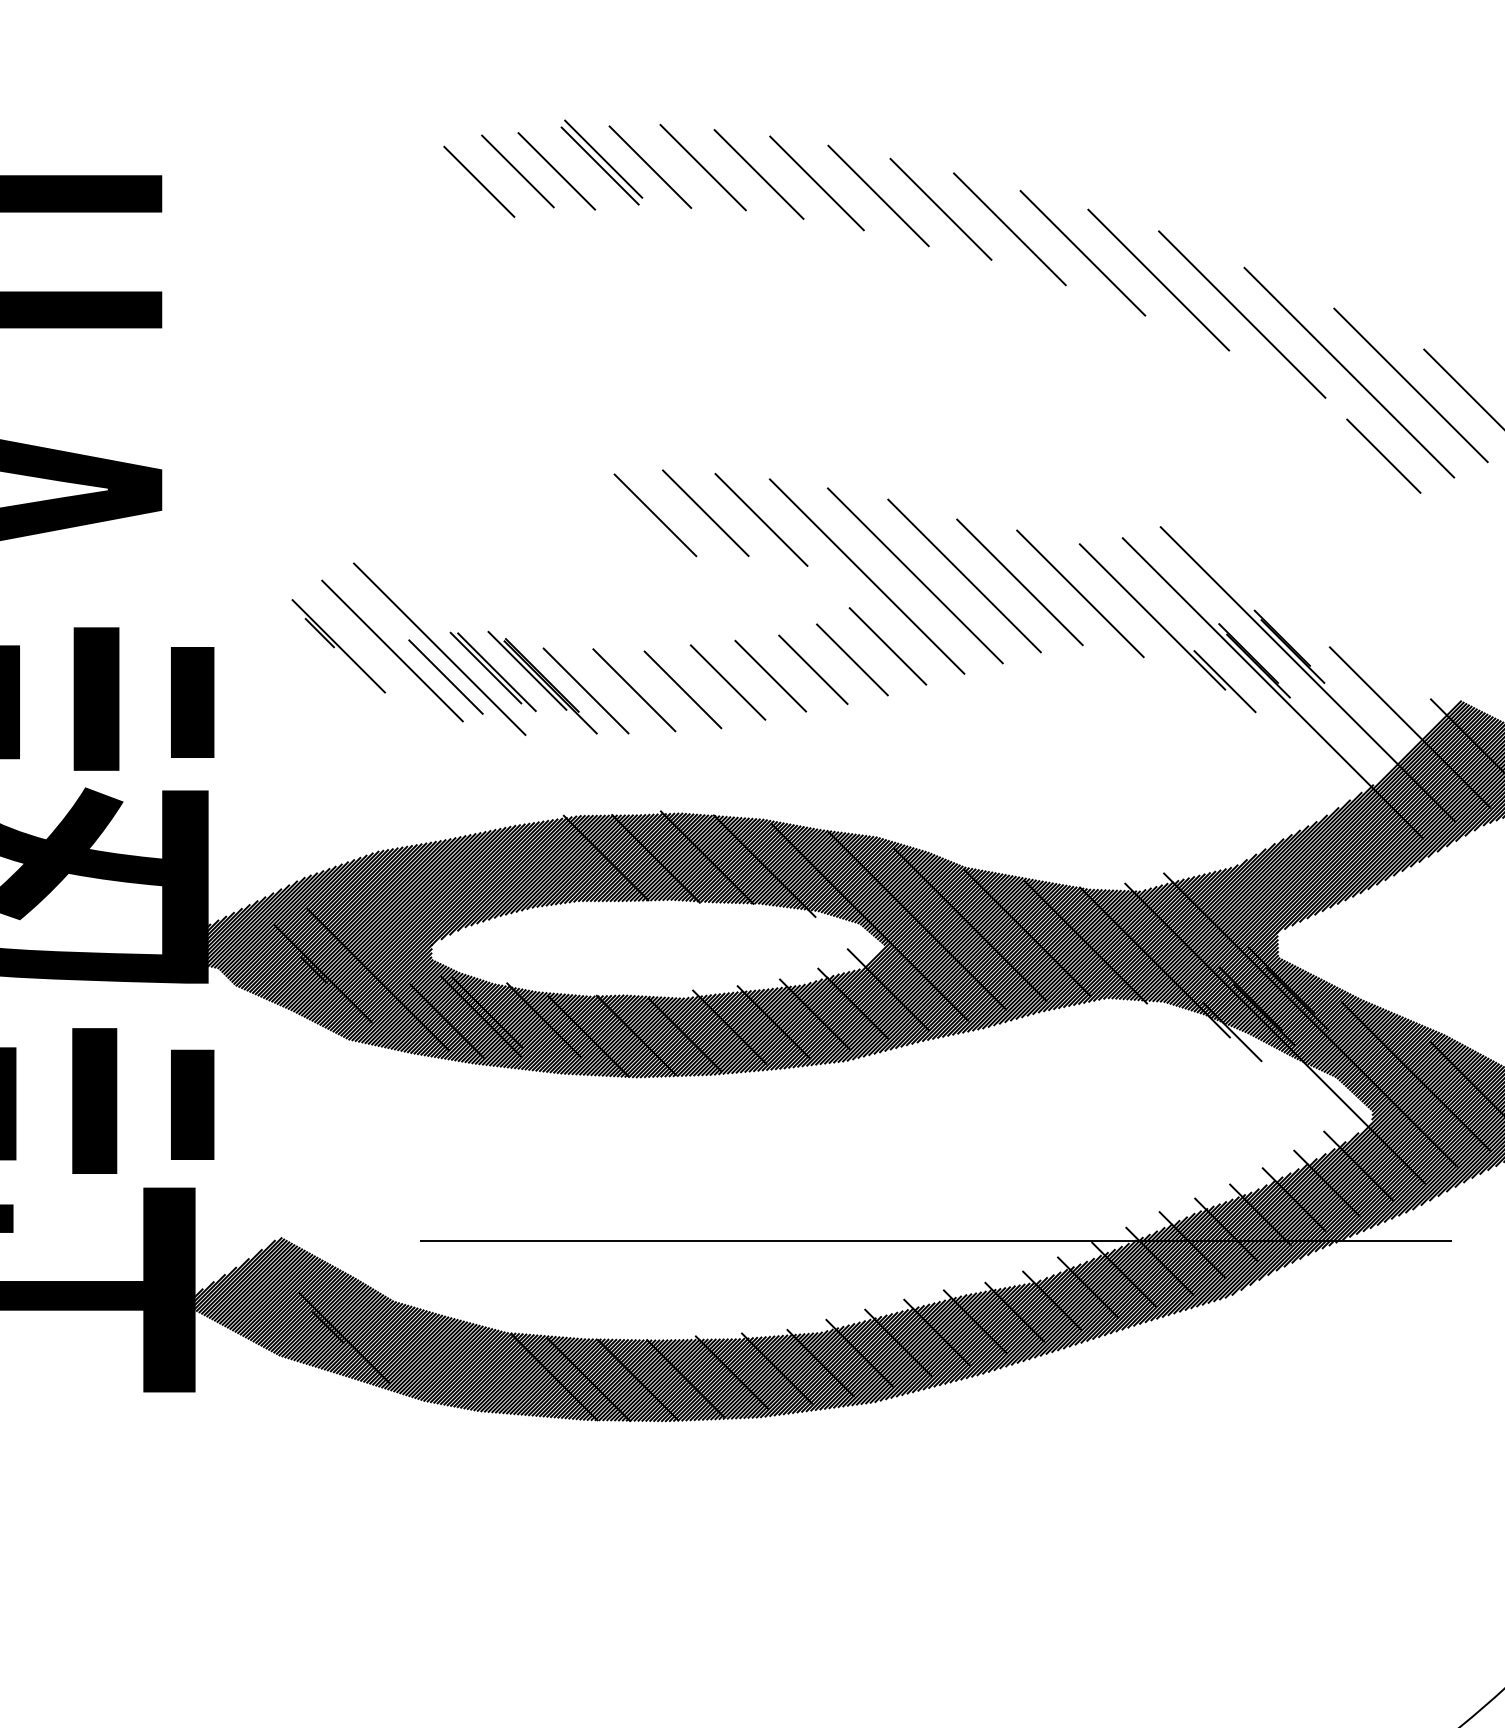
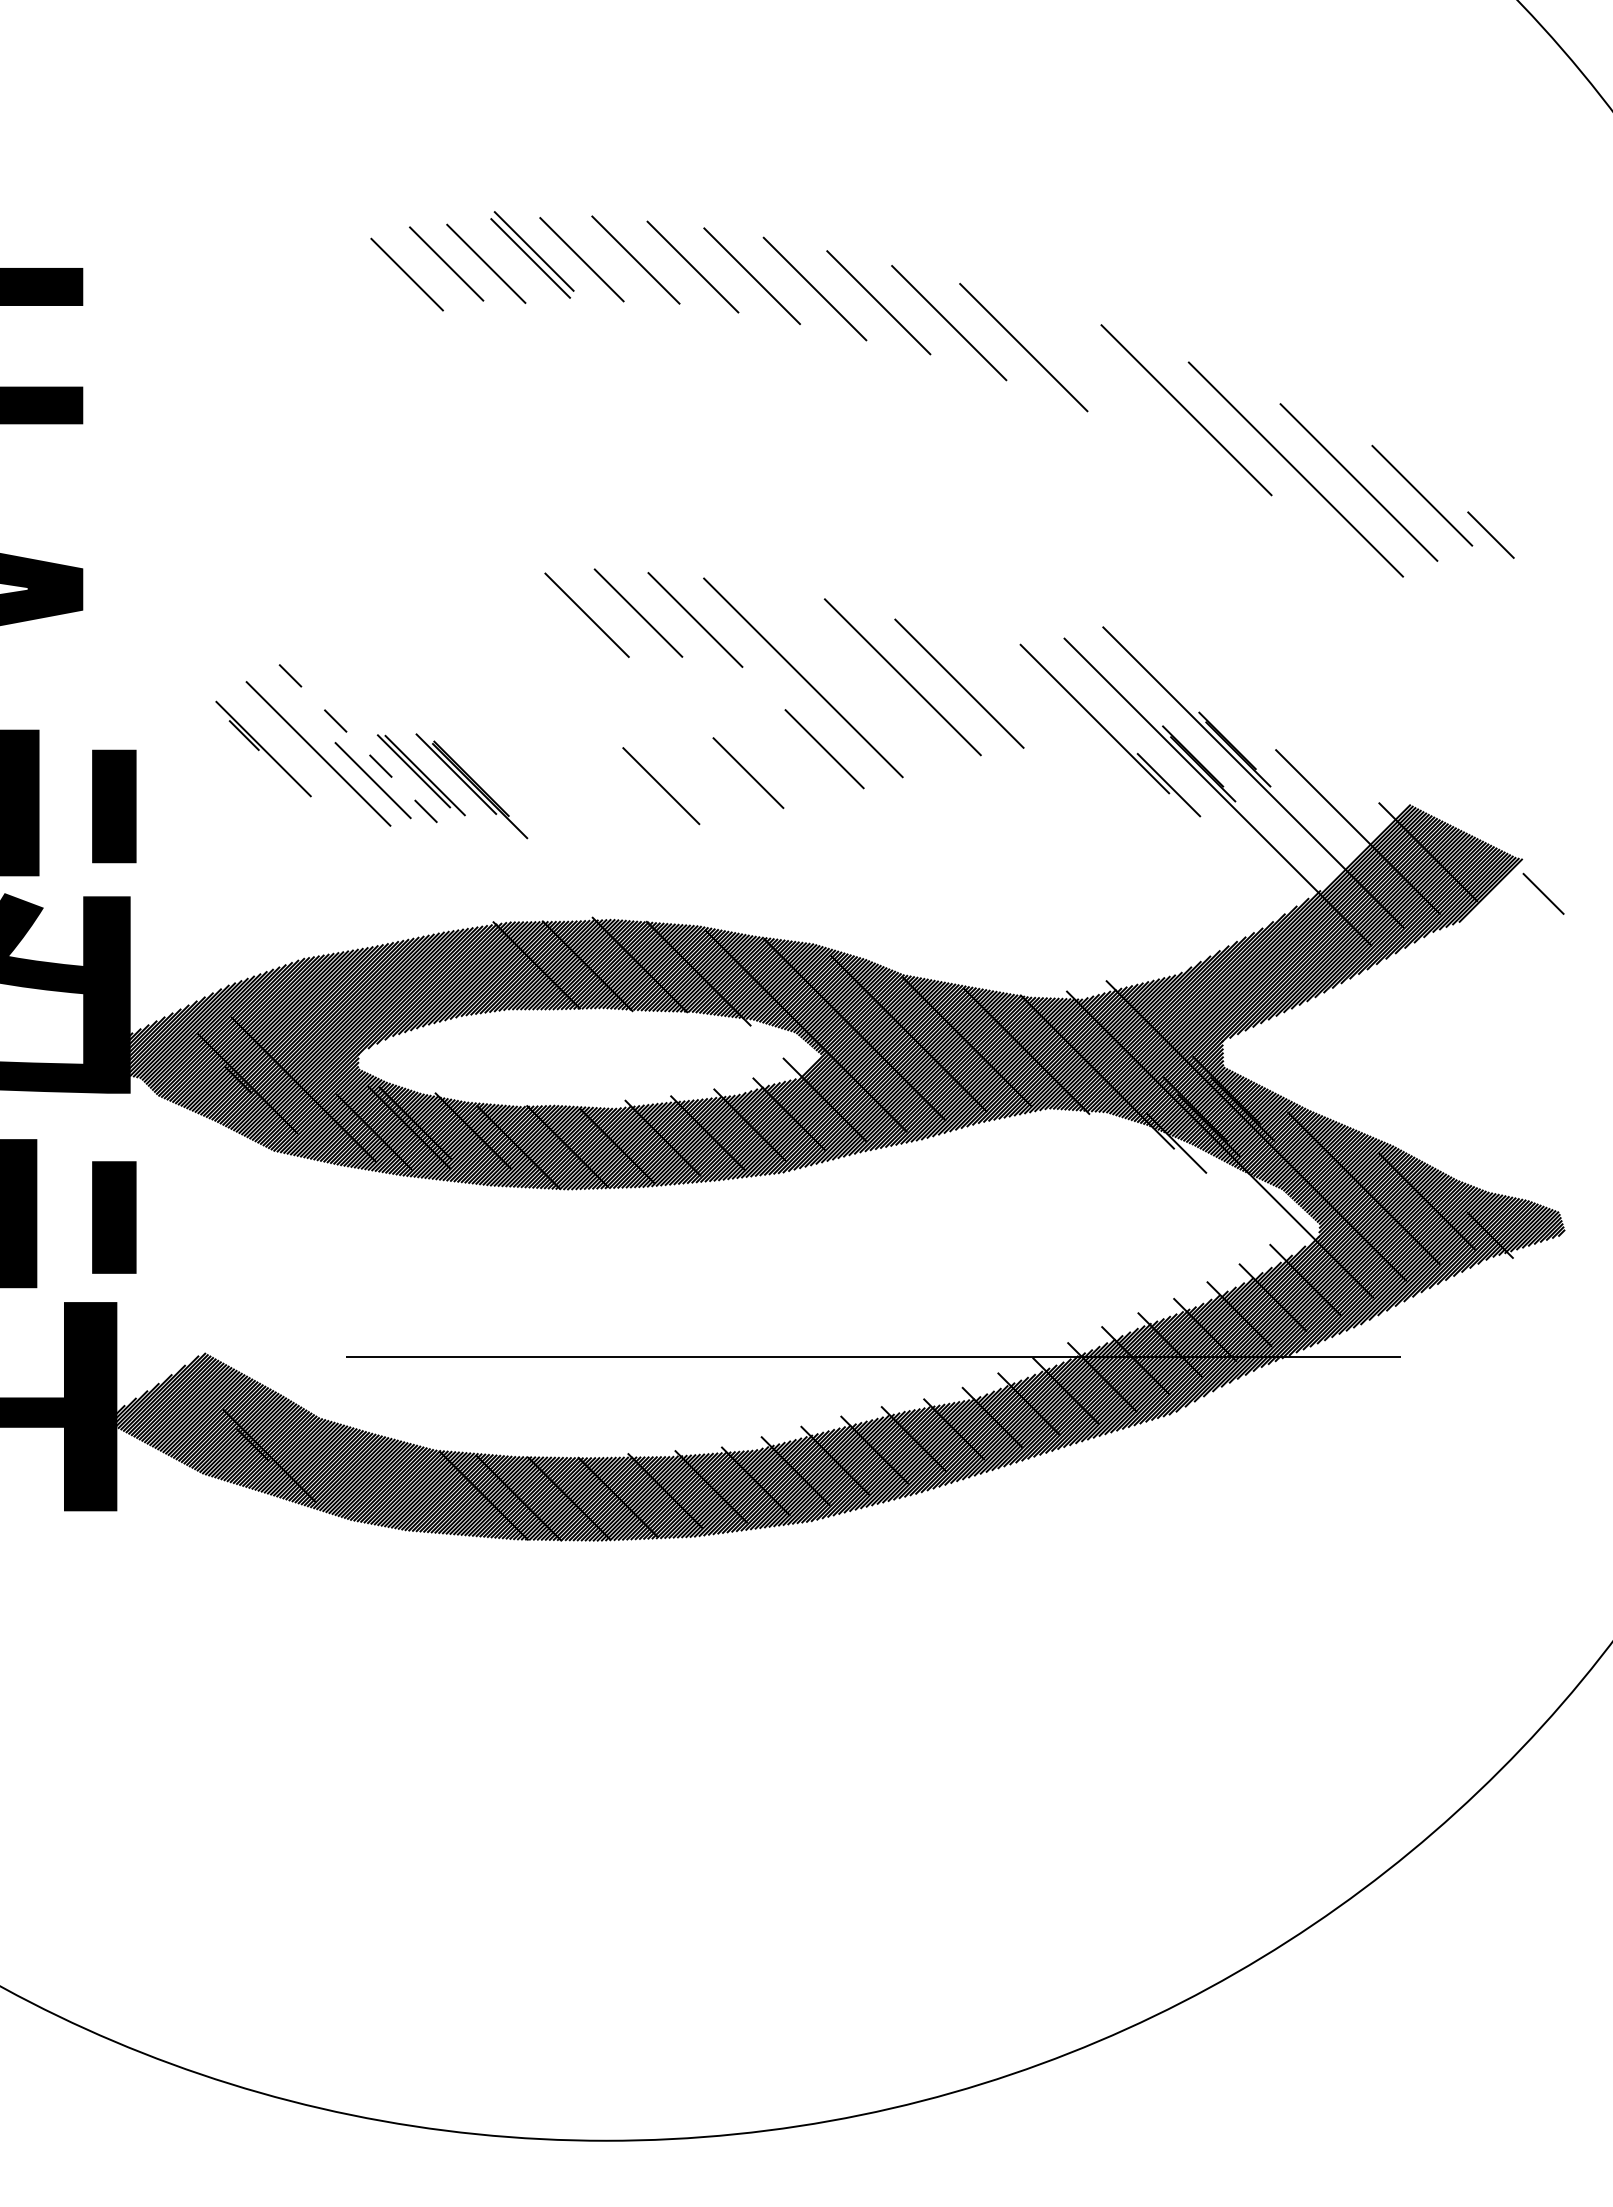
line: (1158, 279) -> (1101, 374), removed
line: (1383, 455) -> (1330, 554), removed
line: (915, 575) -> (852, 676), removed
line: (1079, 593) -> (1020, 695), removed
line: (439, 649) -> (366, 752), solid -> dashed
line: (852, 659) -> (788, 762), removed
line: (770, 676) -> (704, 779), removed
line: (634, 689) -> (565, 793), removed
line: (683, 689) -> (615, 793), removed
line: (585, 690) -> (515, 794), removed

